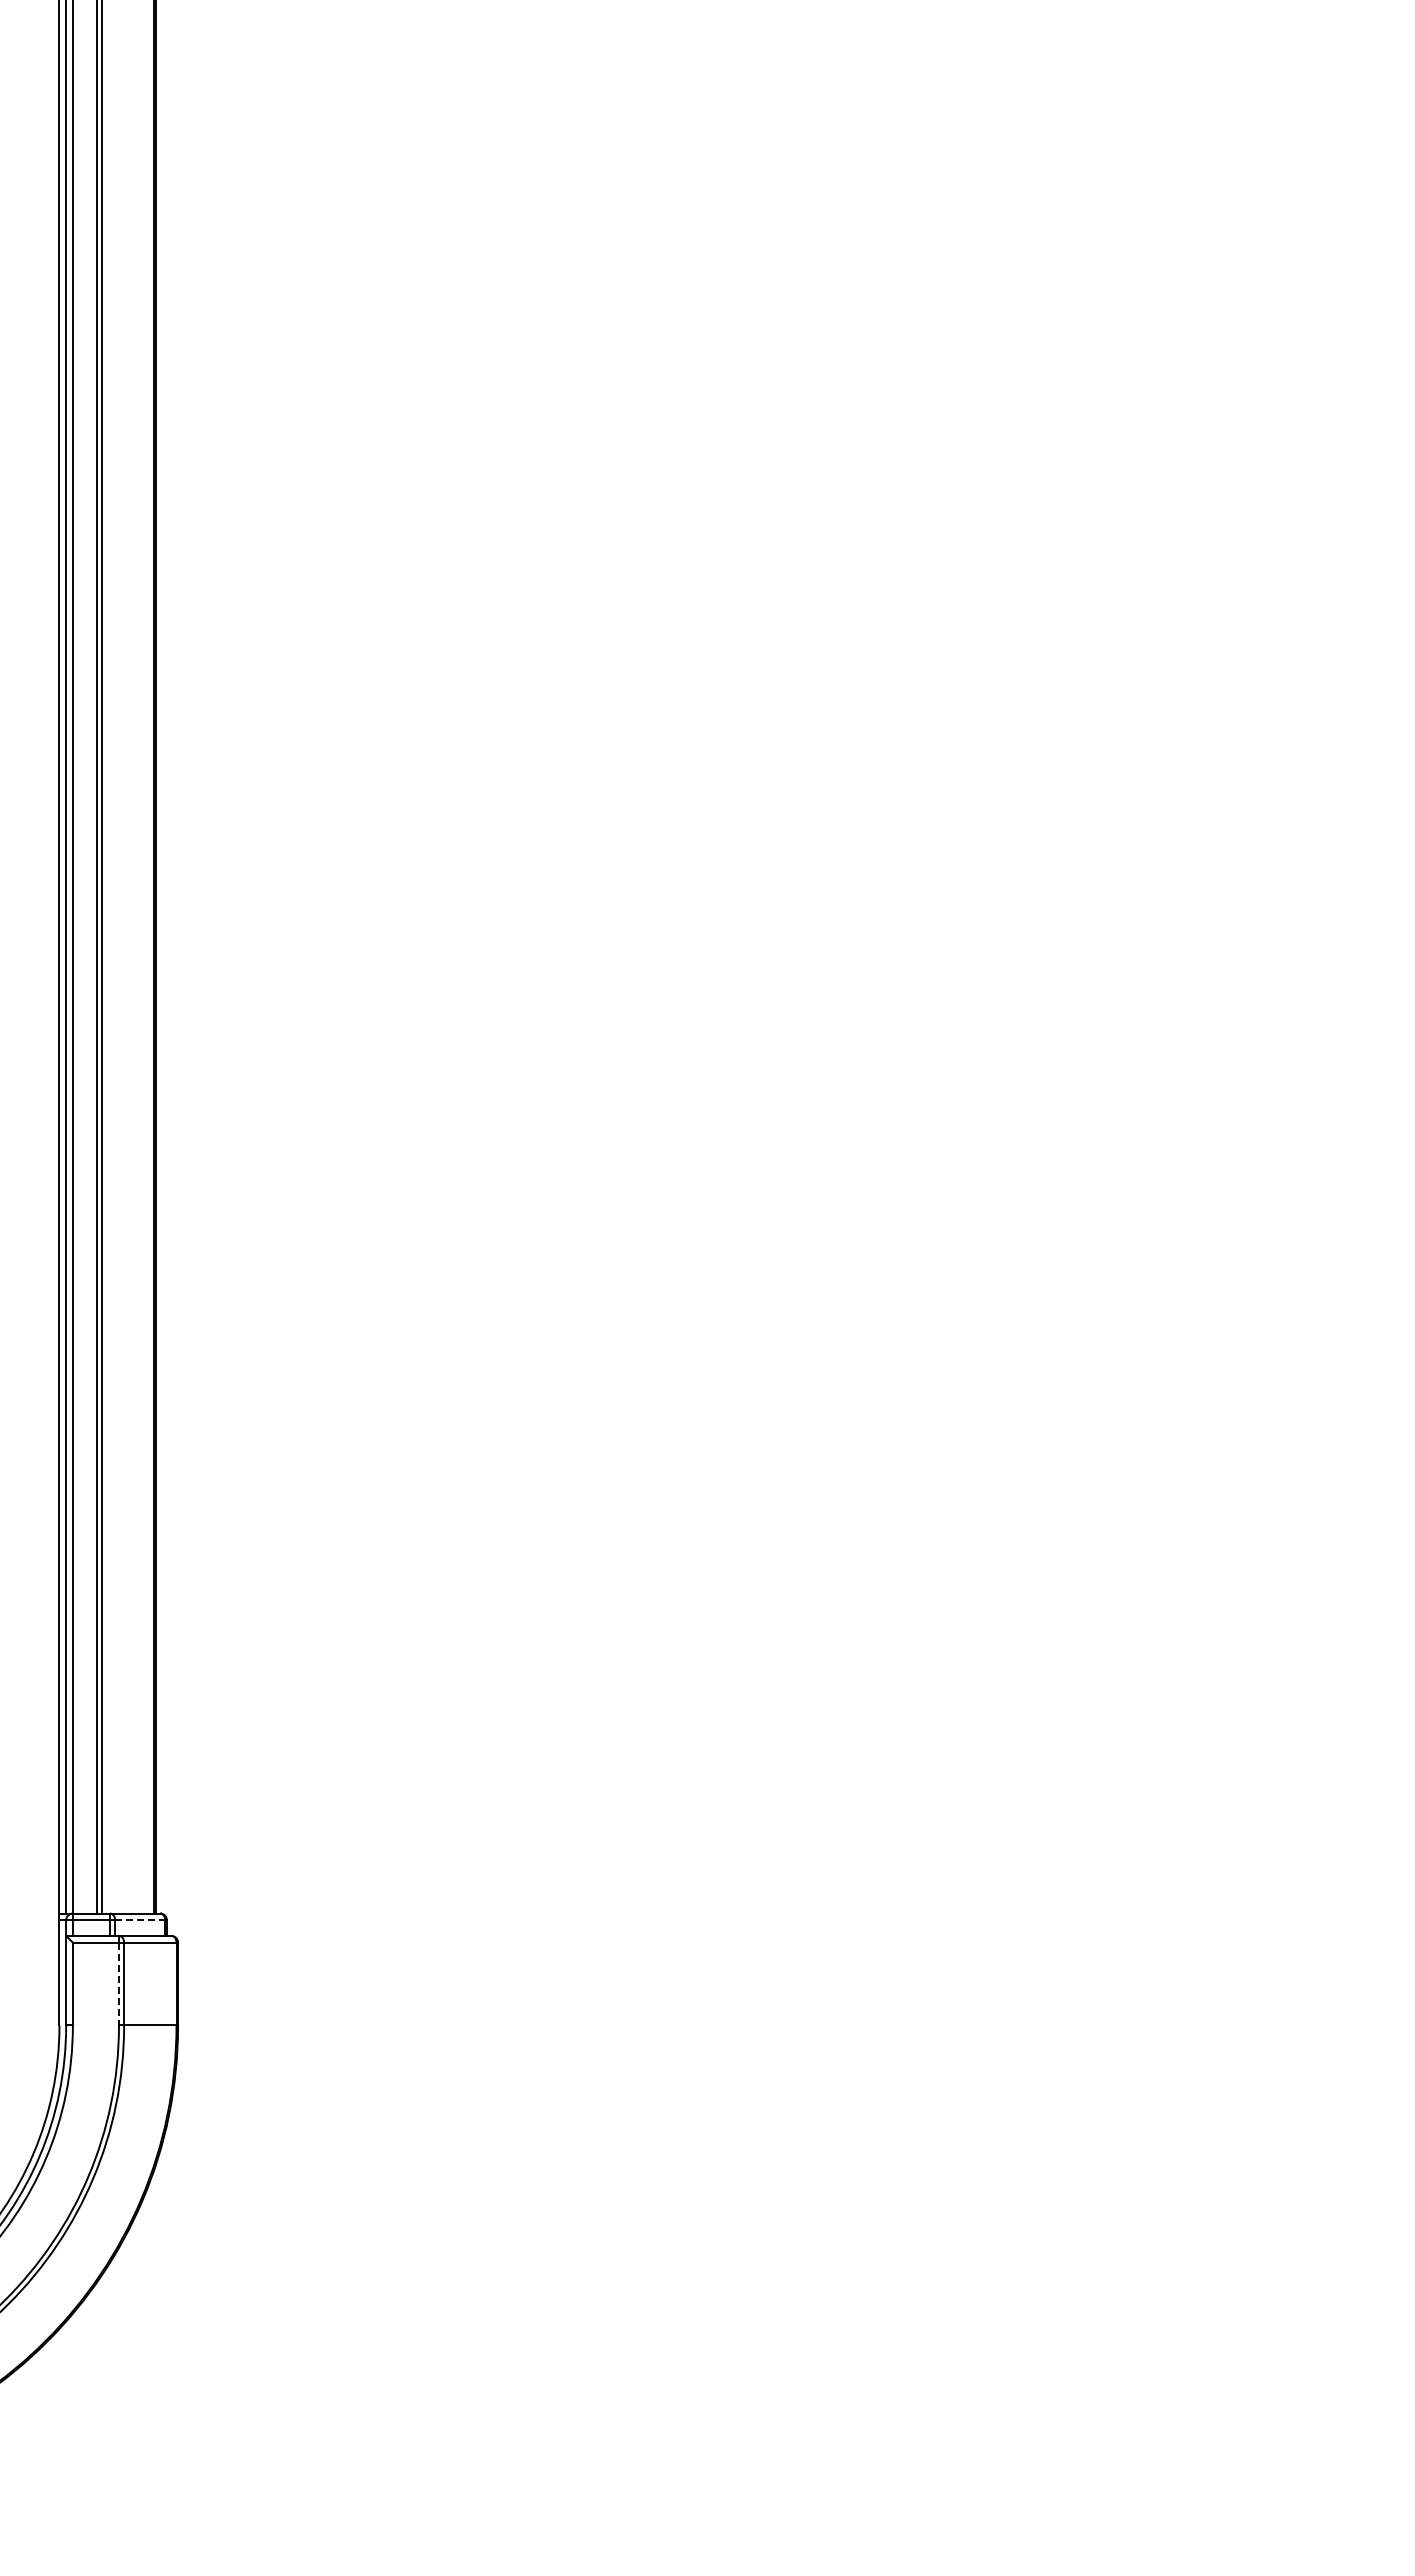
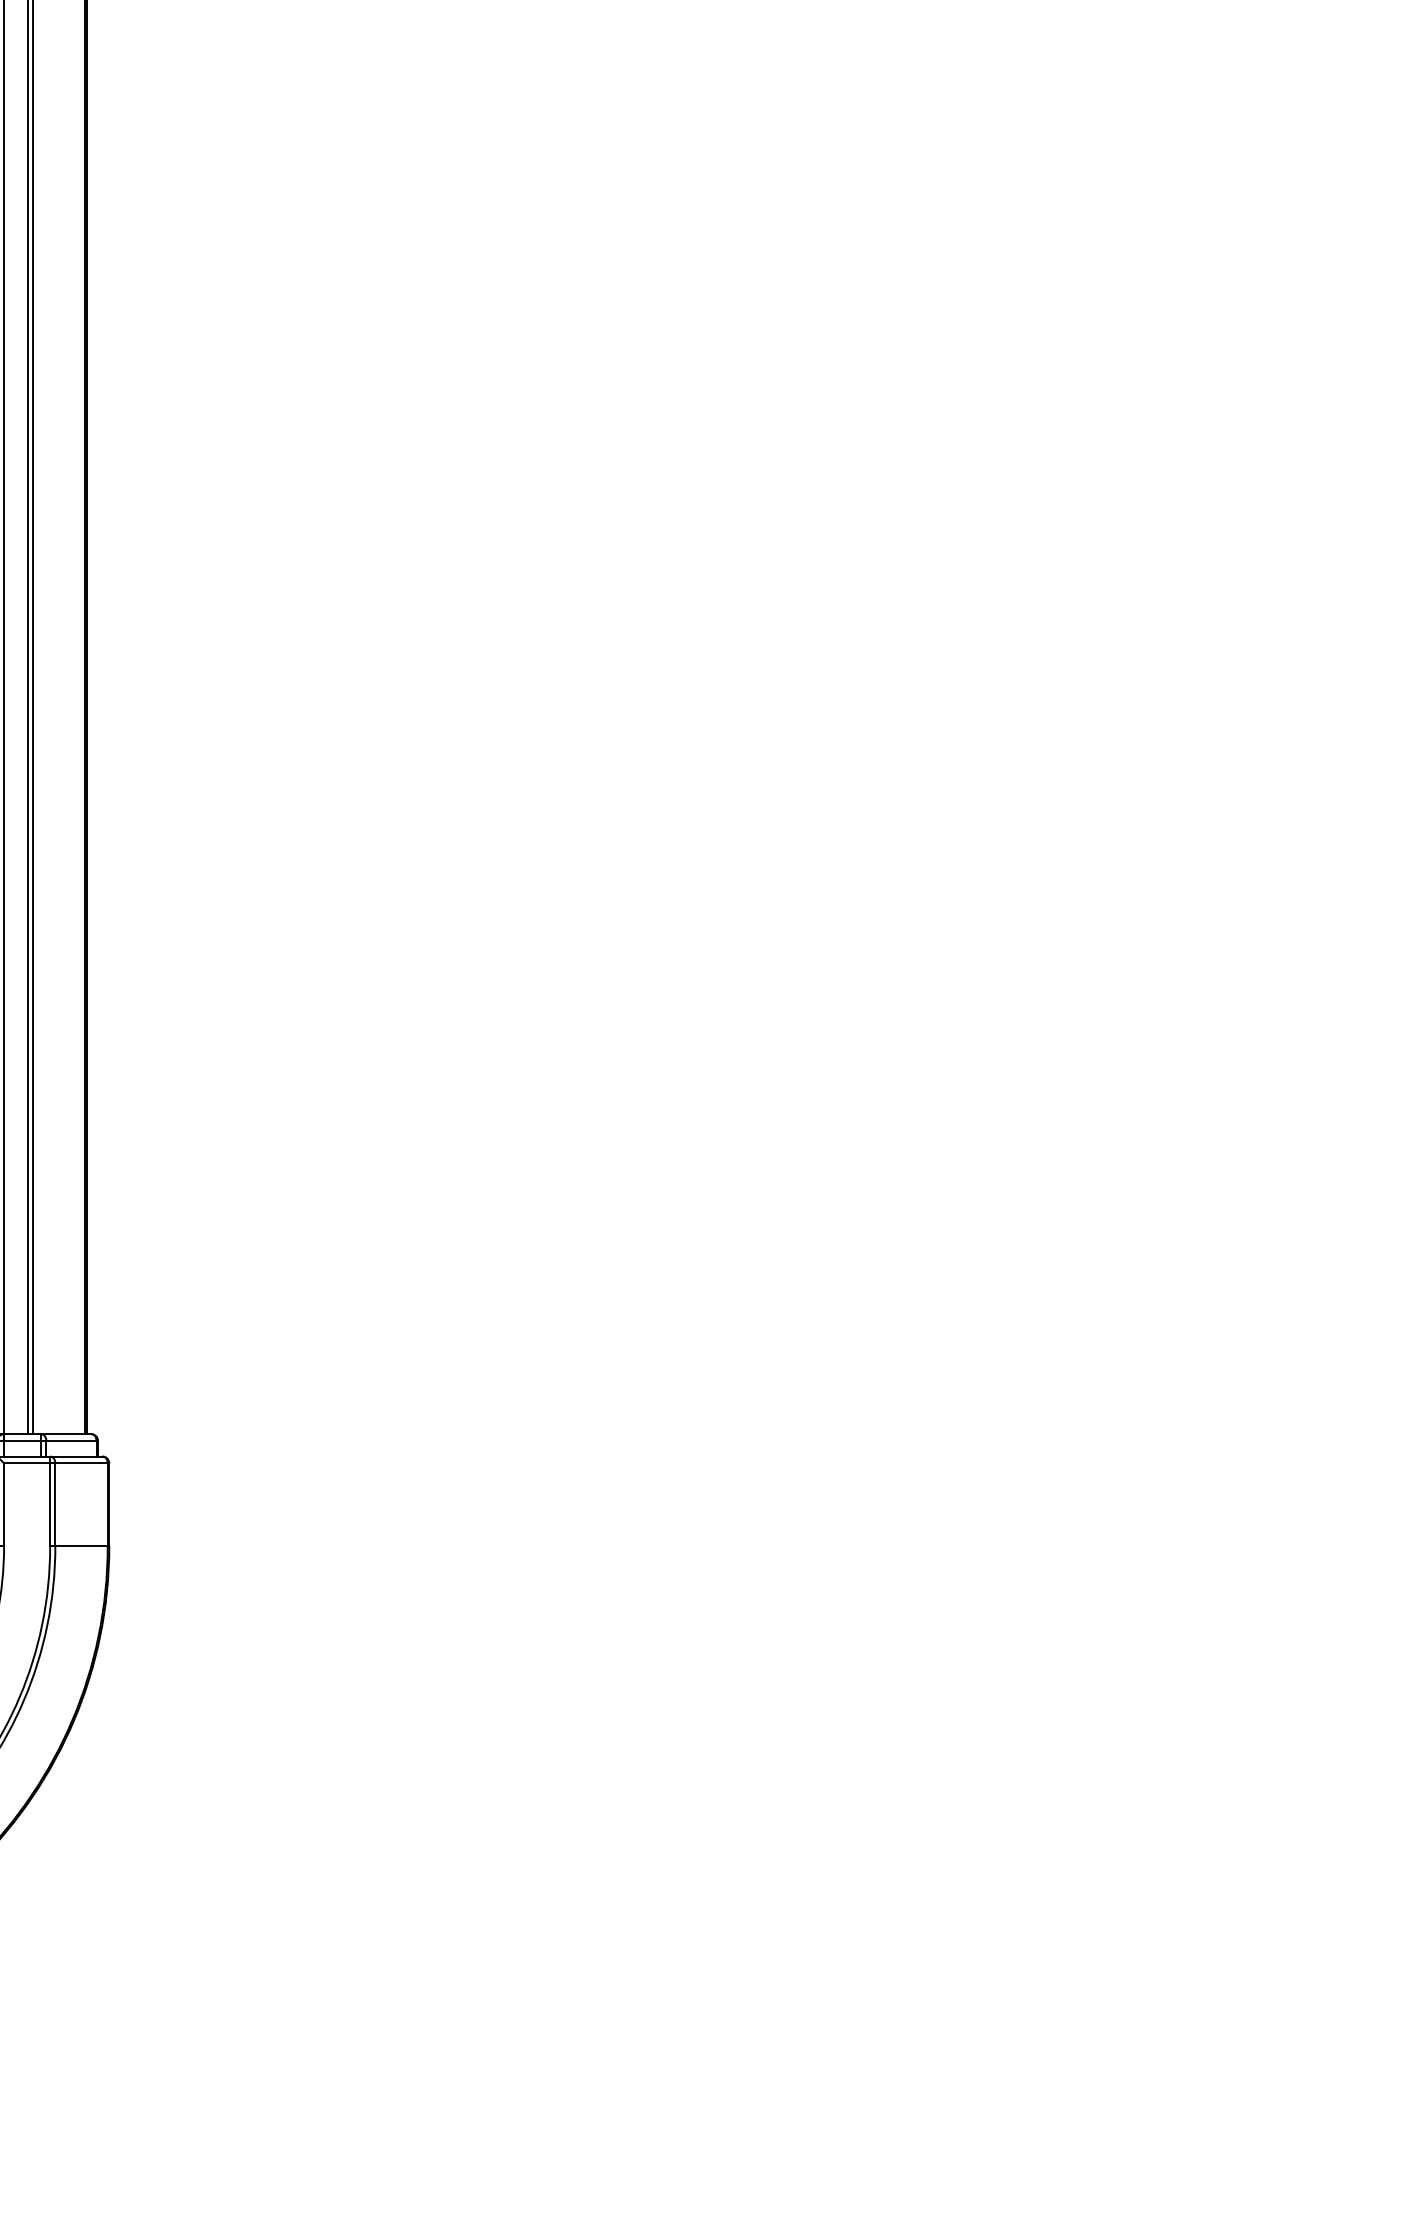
line: (140, 1920) -> (71, 1441), dashed -> solid
line: (118, 1984) -> (49, 1505), dashed -> solid

